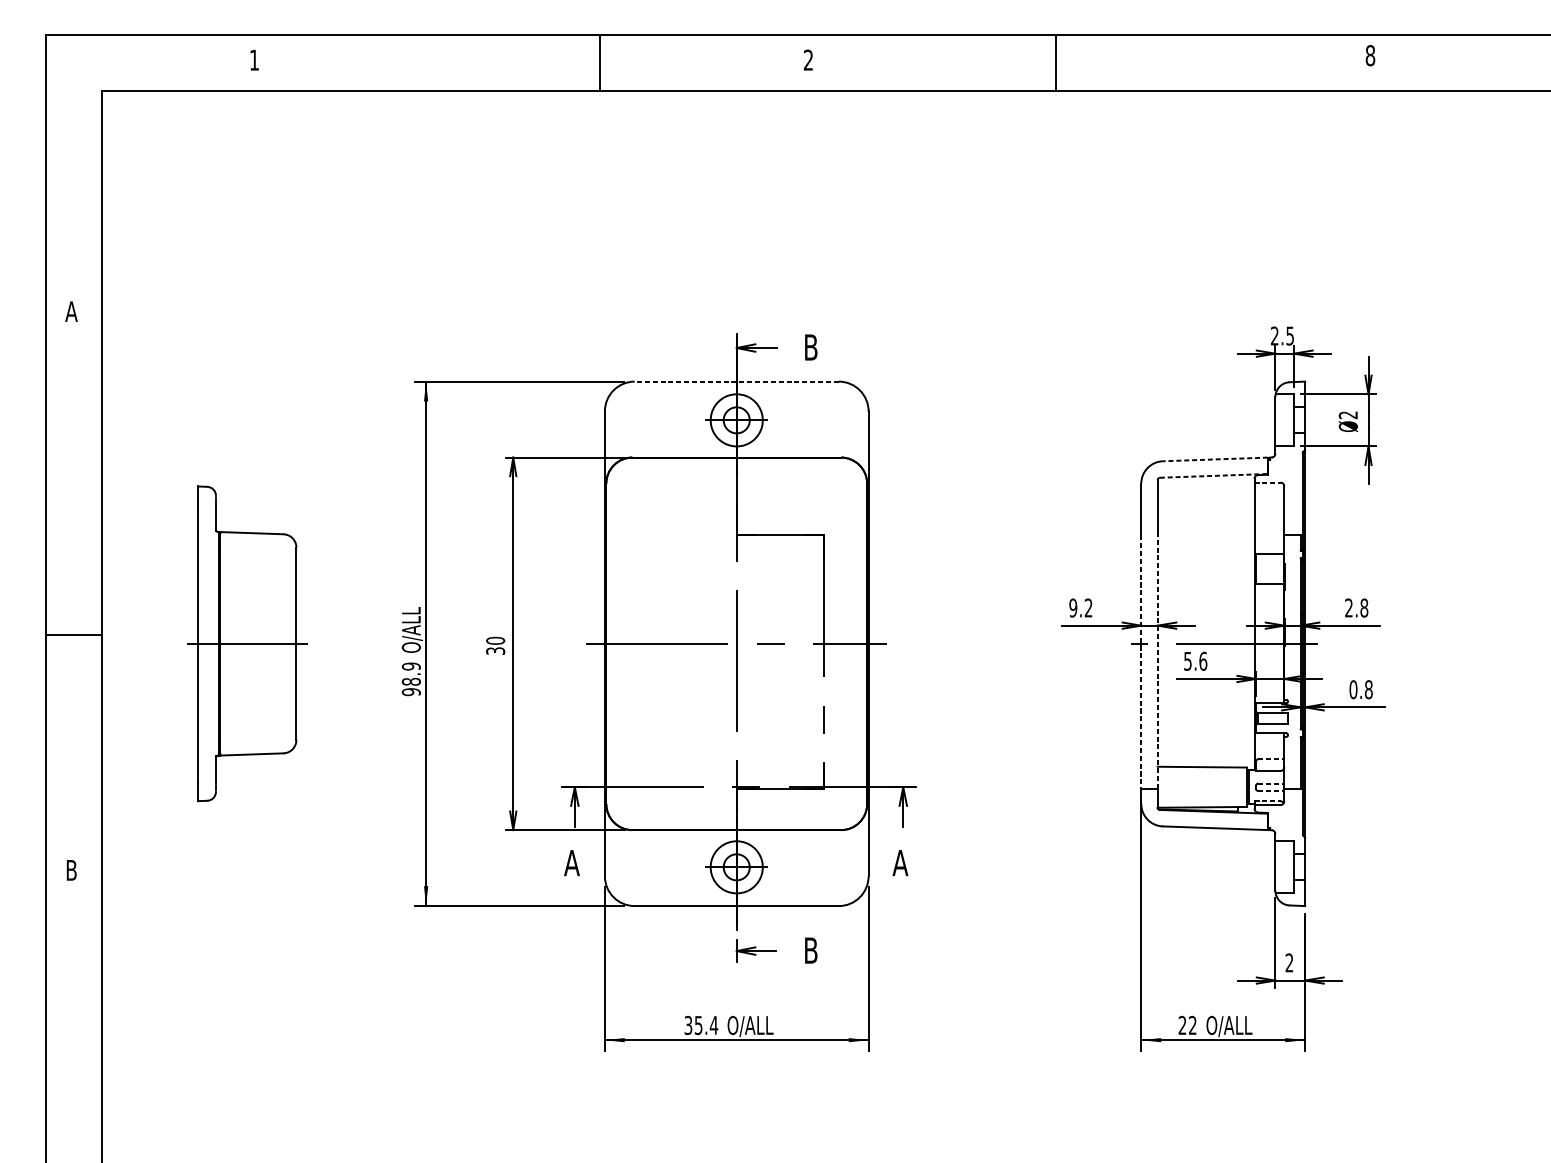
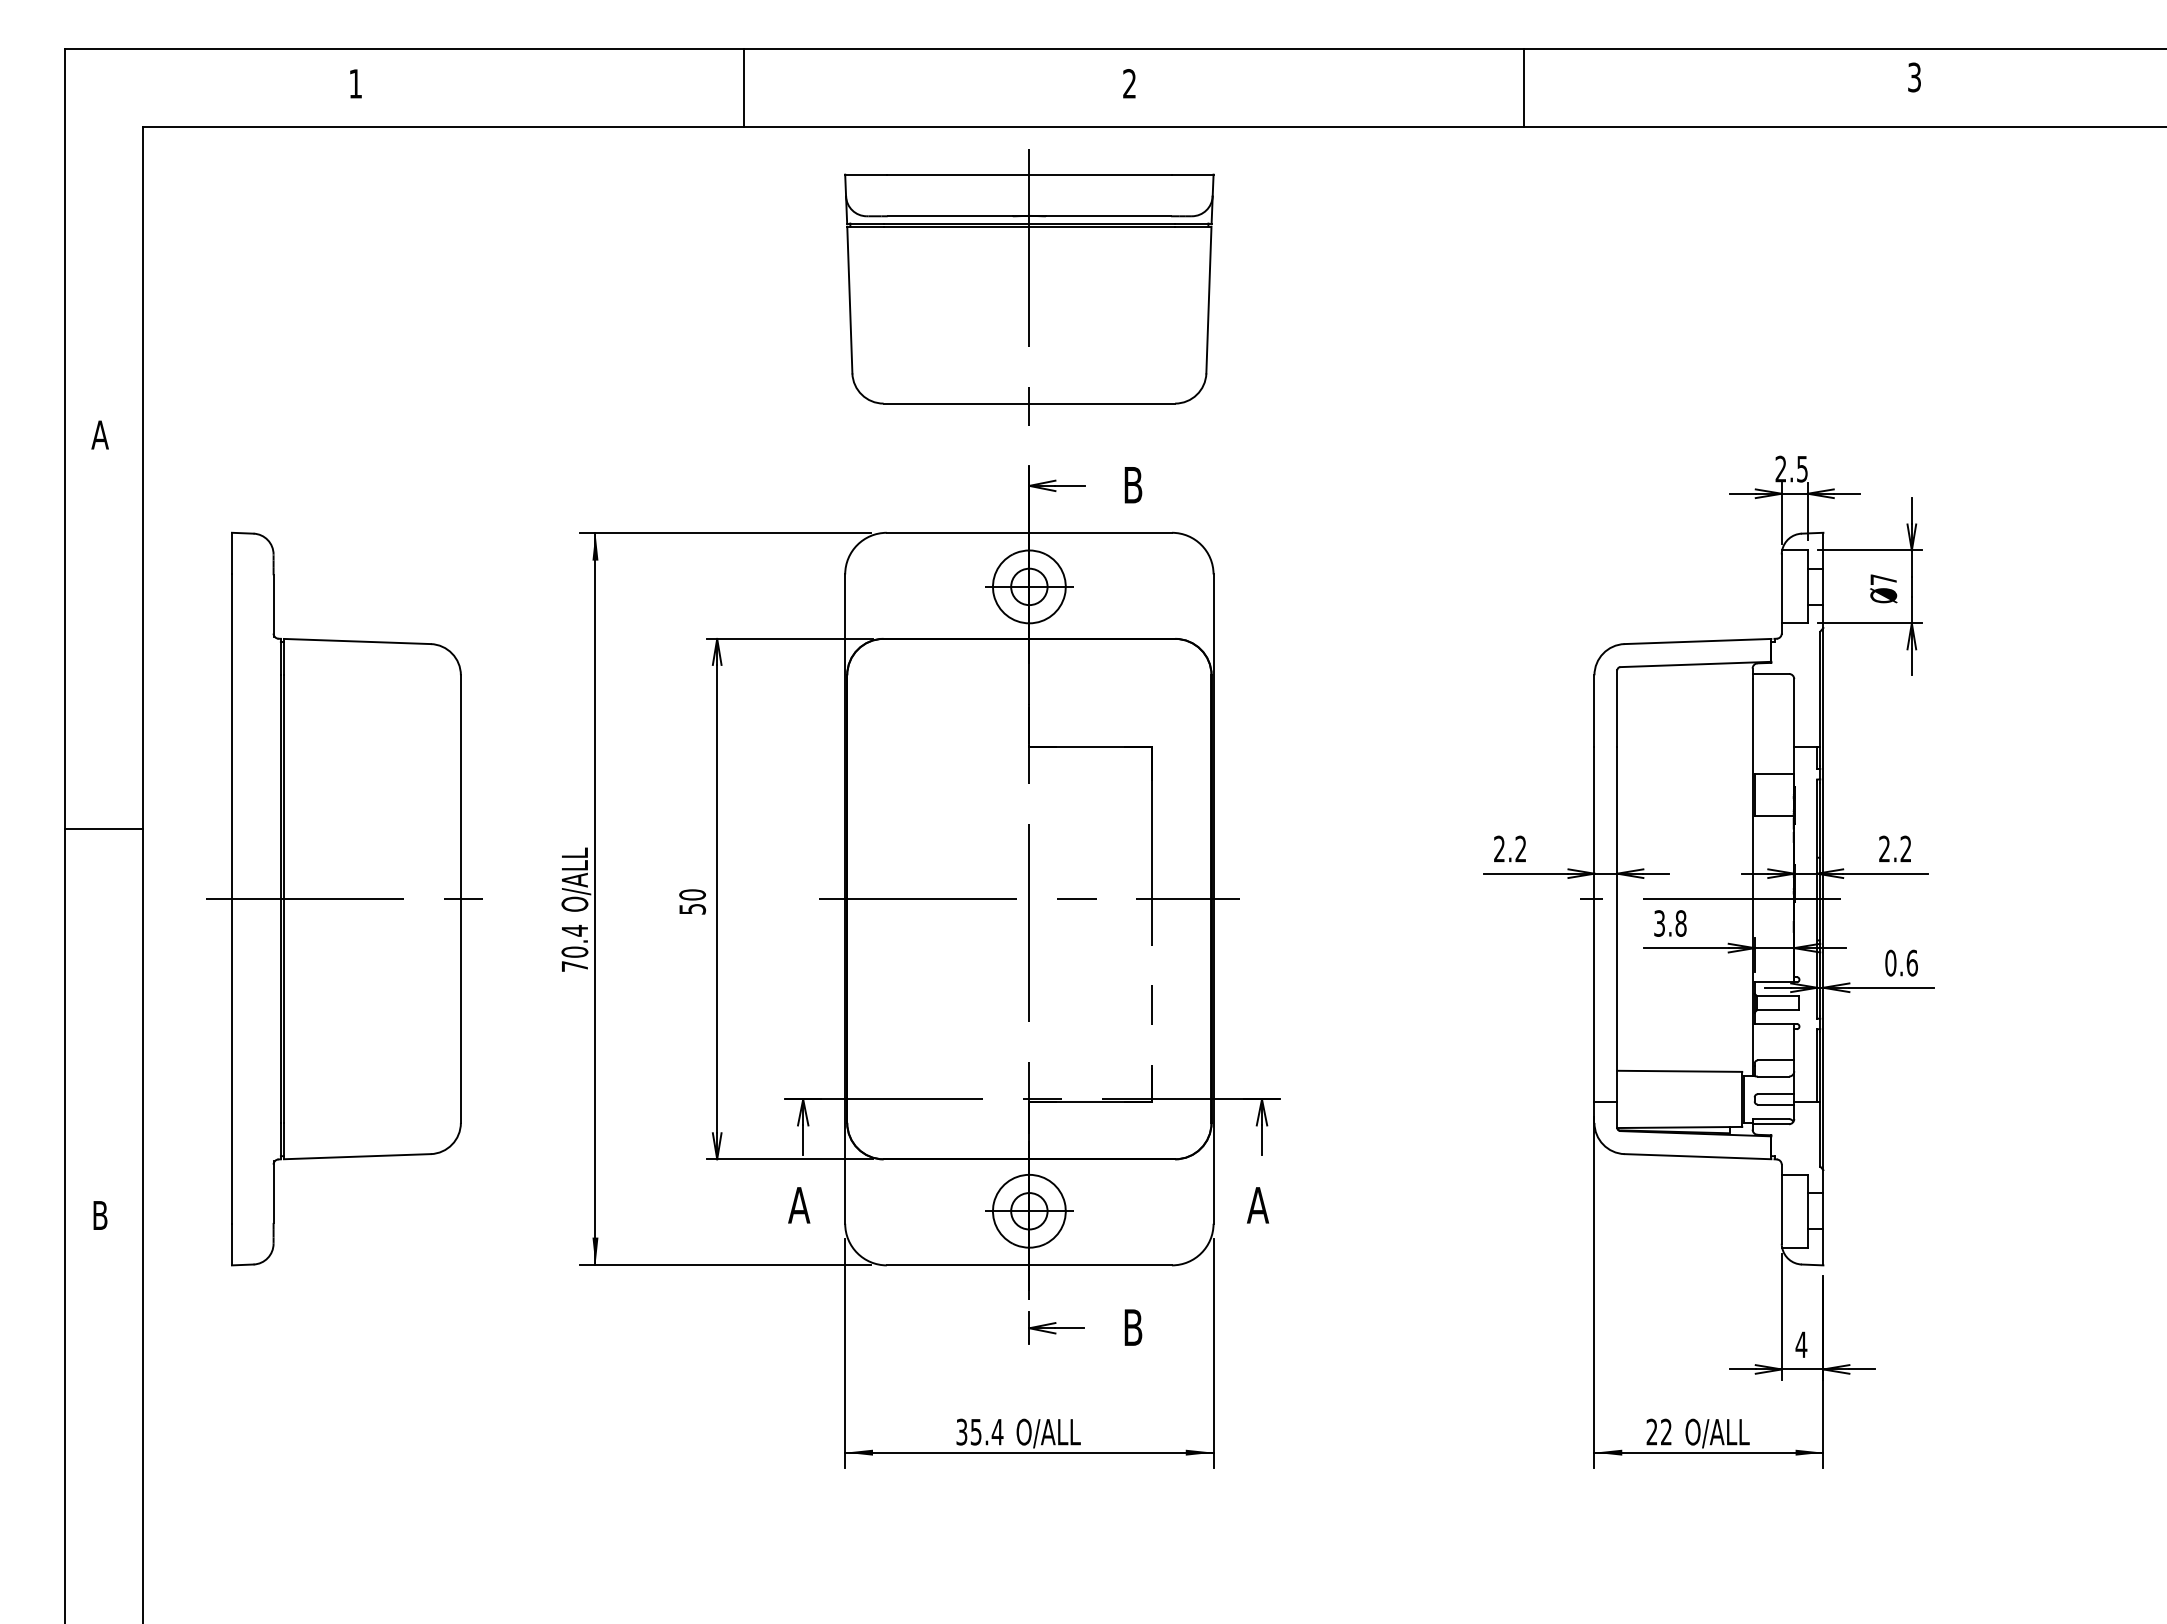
text: (1370, 55) -> (1914, 77), 8 -> 3
line: (600, 62) -> (743, 87), moved
line: (1056, 62) -> (1524, 87), moved
part: (736, 206) -> (1029, 287), added
line: (736, 381) -> (1029, 532), dashed -> solid
text: (1348, 415) -> (1883, 579), Ø2 -> Ø7
line: (1215, 459) -> (1697, 641), dashed -> solid
line: (1213, 475) -> (1695, 664), dashed -> solid
line: (1268, 482) -> (1771, 673), dashed -> solid
text: (1073, 607) -> (1499, 848), 9.2 -> 2.2
text: (1363, 607) -> (1905, 848), 2.8 -> 2.2
line: (74, 634) -> (104, 829), moved
part: (246, 643) -> (344, 898), size x1.67
text: (495, 651) -> (692, 909), 30 -> 50
line: (1157, 661) -> (1617, 923), dashed -> solid
text: (1195, 661) -> (1670, 923), 5.6 -> 3.8
line: (1141, 662) -> (1594, 924), dashed -> solid
text: (411, 679) -> (574, 948), 98.9 -> 70.4
text: (1368, 689) -> (1911, 962), 0.8 -> 0.6
line: (1271, 759) -> (1776, 1060), dashed -> solid
line: (1271, 783) -> (1776, 1094), dashed -> solid
line: (1271, 790) -> (1776, 1104), dashed -> solid
line: (1268, 801) -> (1771, 1119), dashed -> solid
text: (1289, 962) -> (1801, 1344), 2 -> 4

